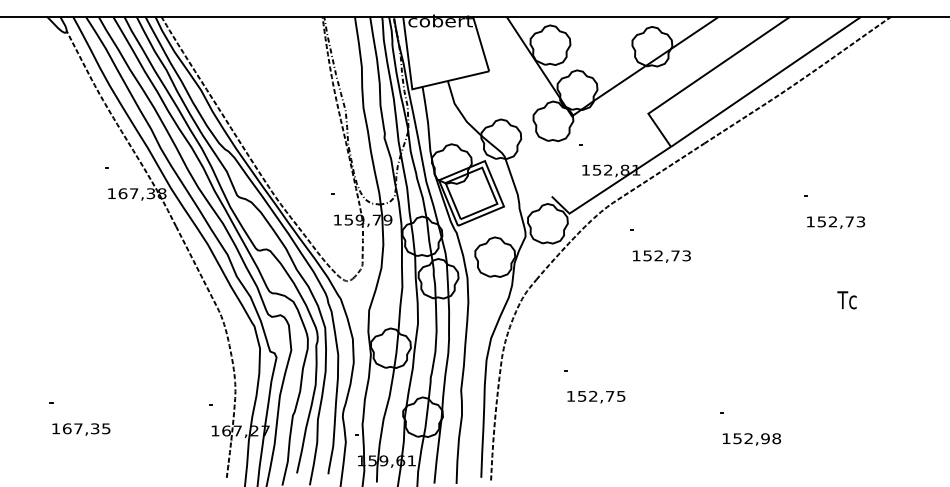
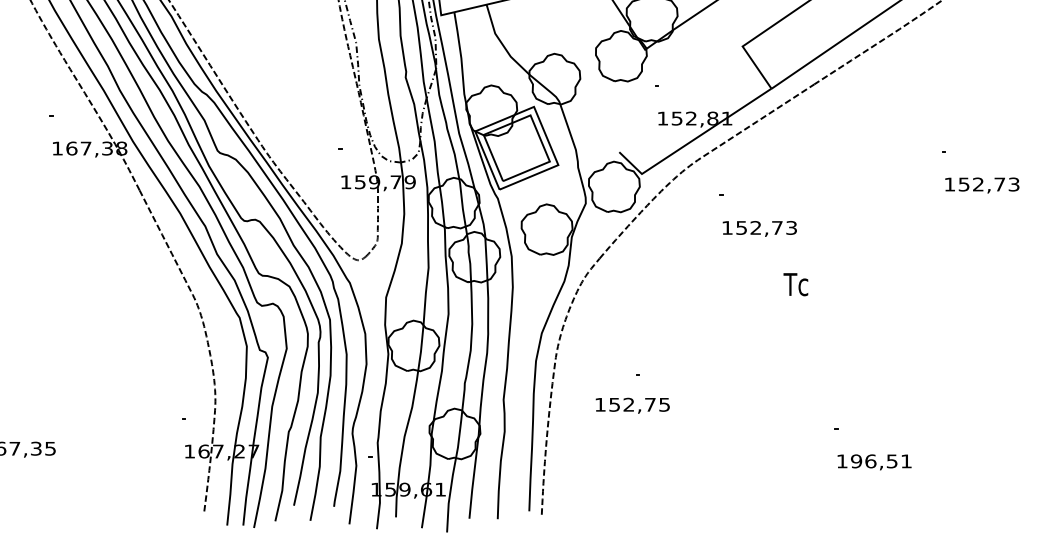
text: (846, 300) -> (795, 284), moved
text: (596, 397) -> (632, 406), moved
text: (757, 438) -> (881, 461), 152,98 -> 196,51

